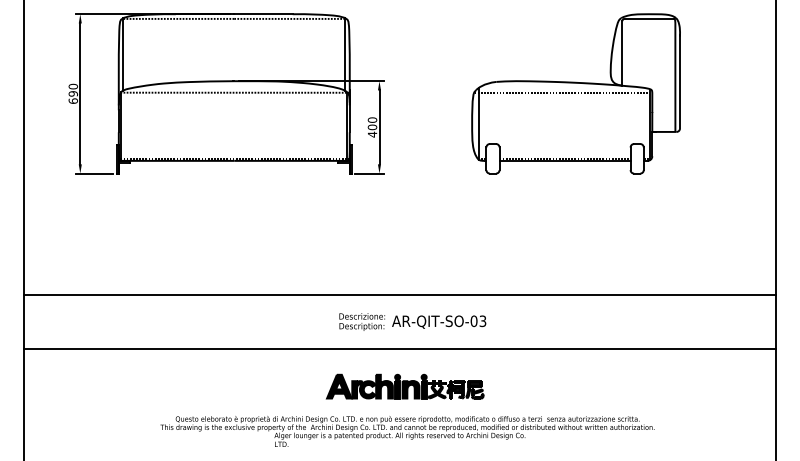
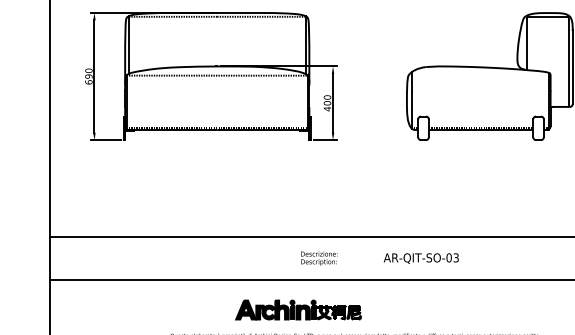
line: (561, 92) -> (478, 75), removed
text: (439, 321) -> (421, 258), moved
part: (404, 386) -> (297, 309), moved

